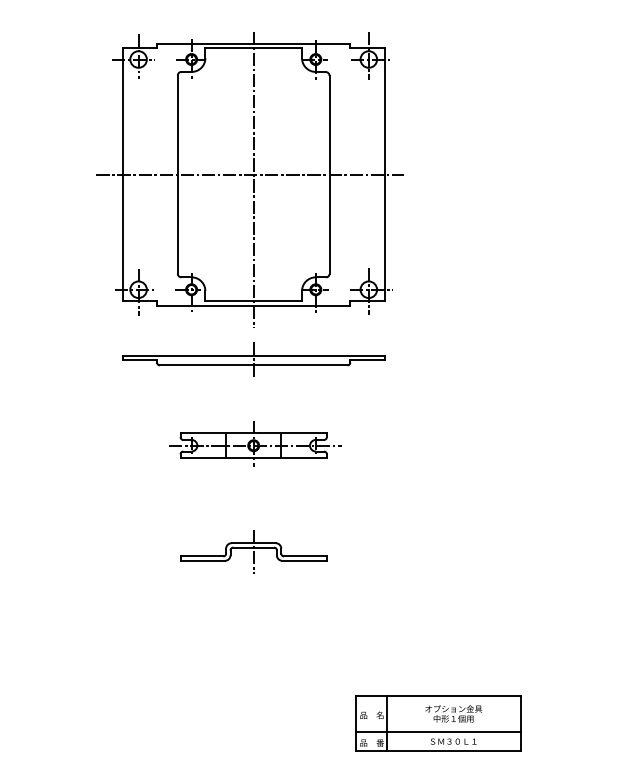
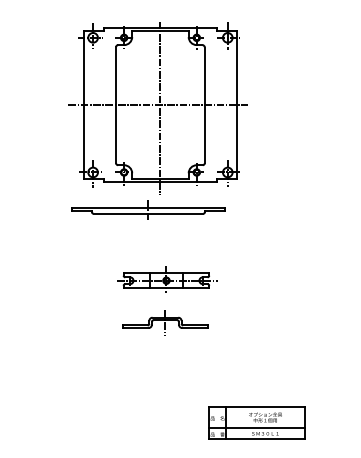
part: (248, 180) -> (157, 108), moved
part: (255, 443) -> (167, 279), moved
part: (253, 551) -> (165, 322), moved

